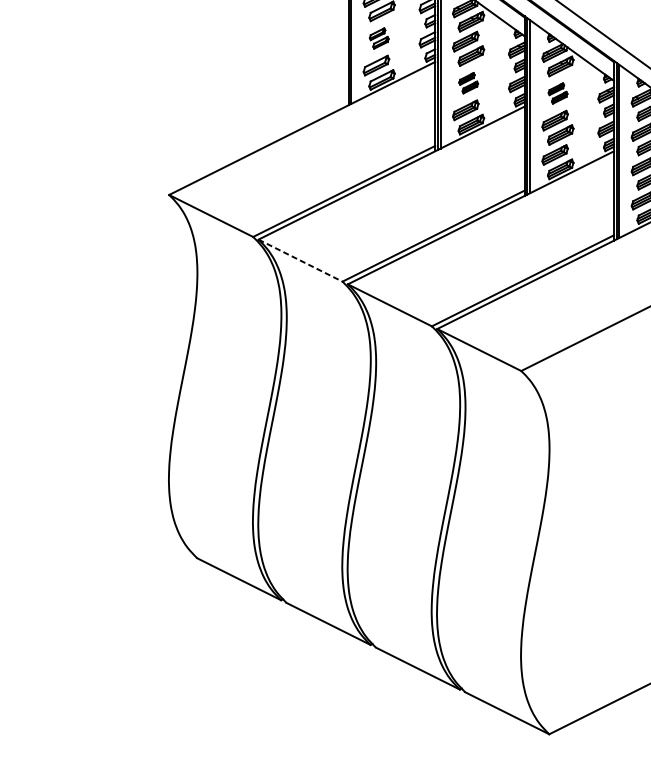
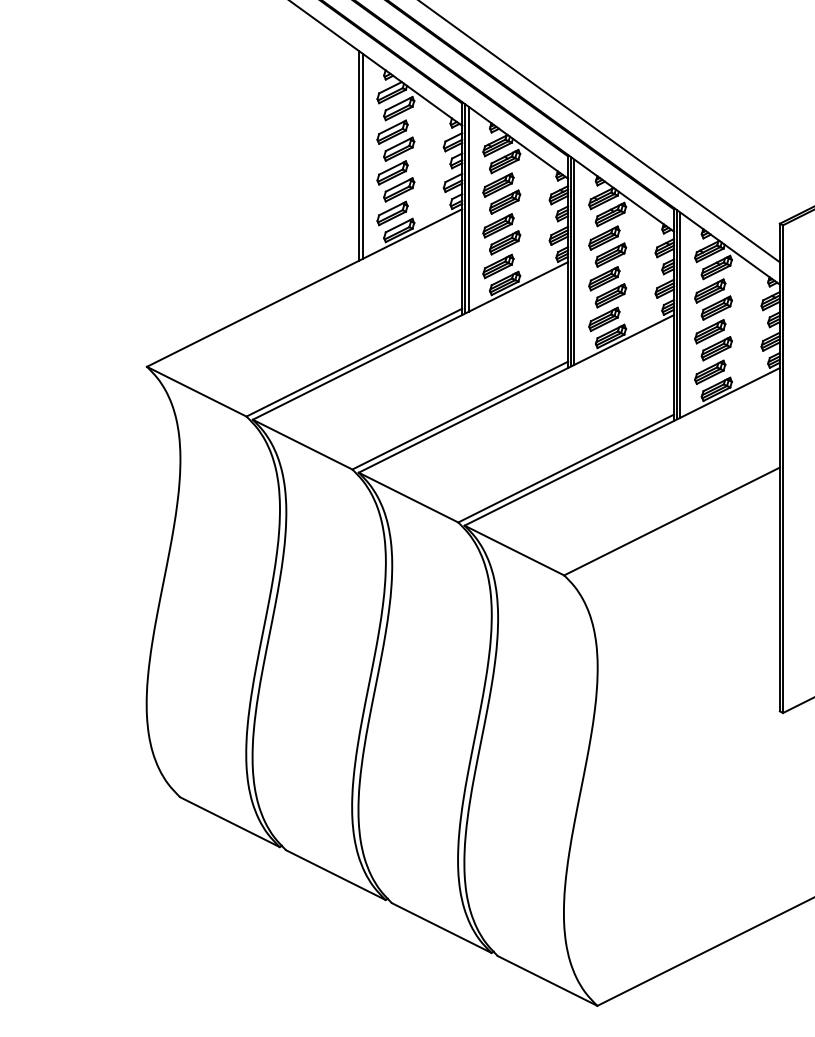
part: (378, 38) -> (395, 181), size x1.67
part: (468, 83) -> (501, 234), size x1.67
part: (557, 93) -> (607, 246), size x1.67
line: (300, 260) -> (302, 444), dashed -> solid

